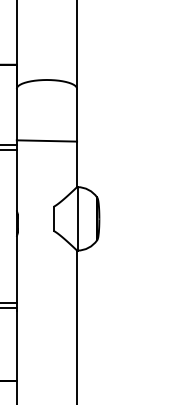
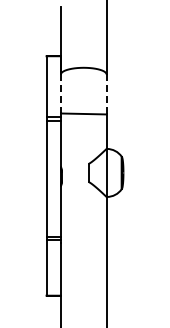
line: (16, 113) -> (60, 93), solid -> dashed
line: (76, 115) -> (106, 94), solid -> dashed

